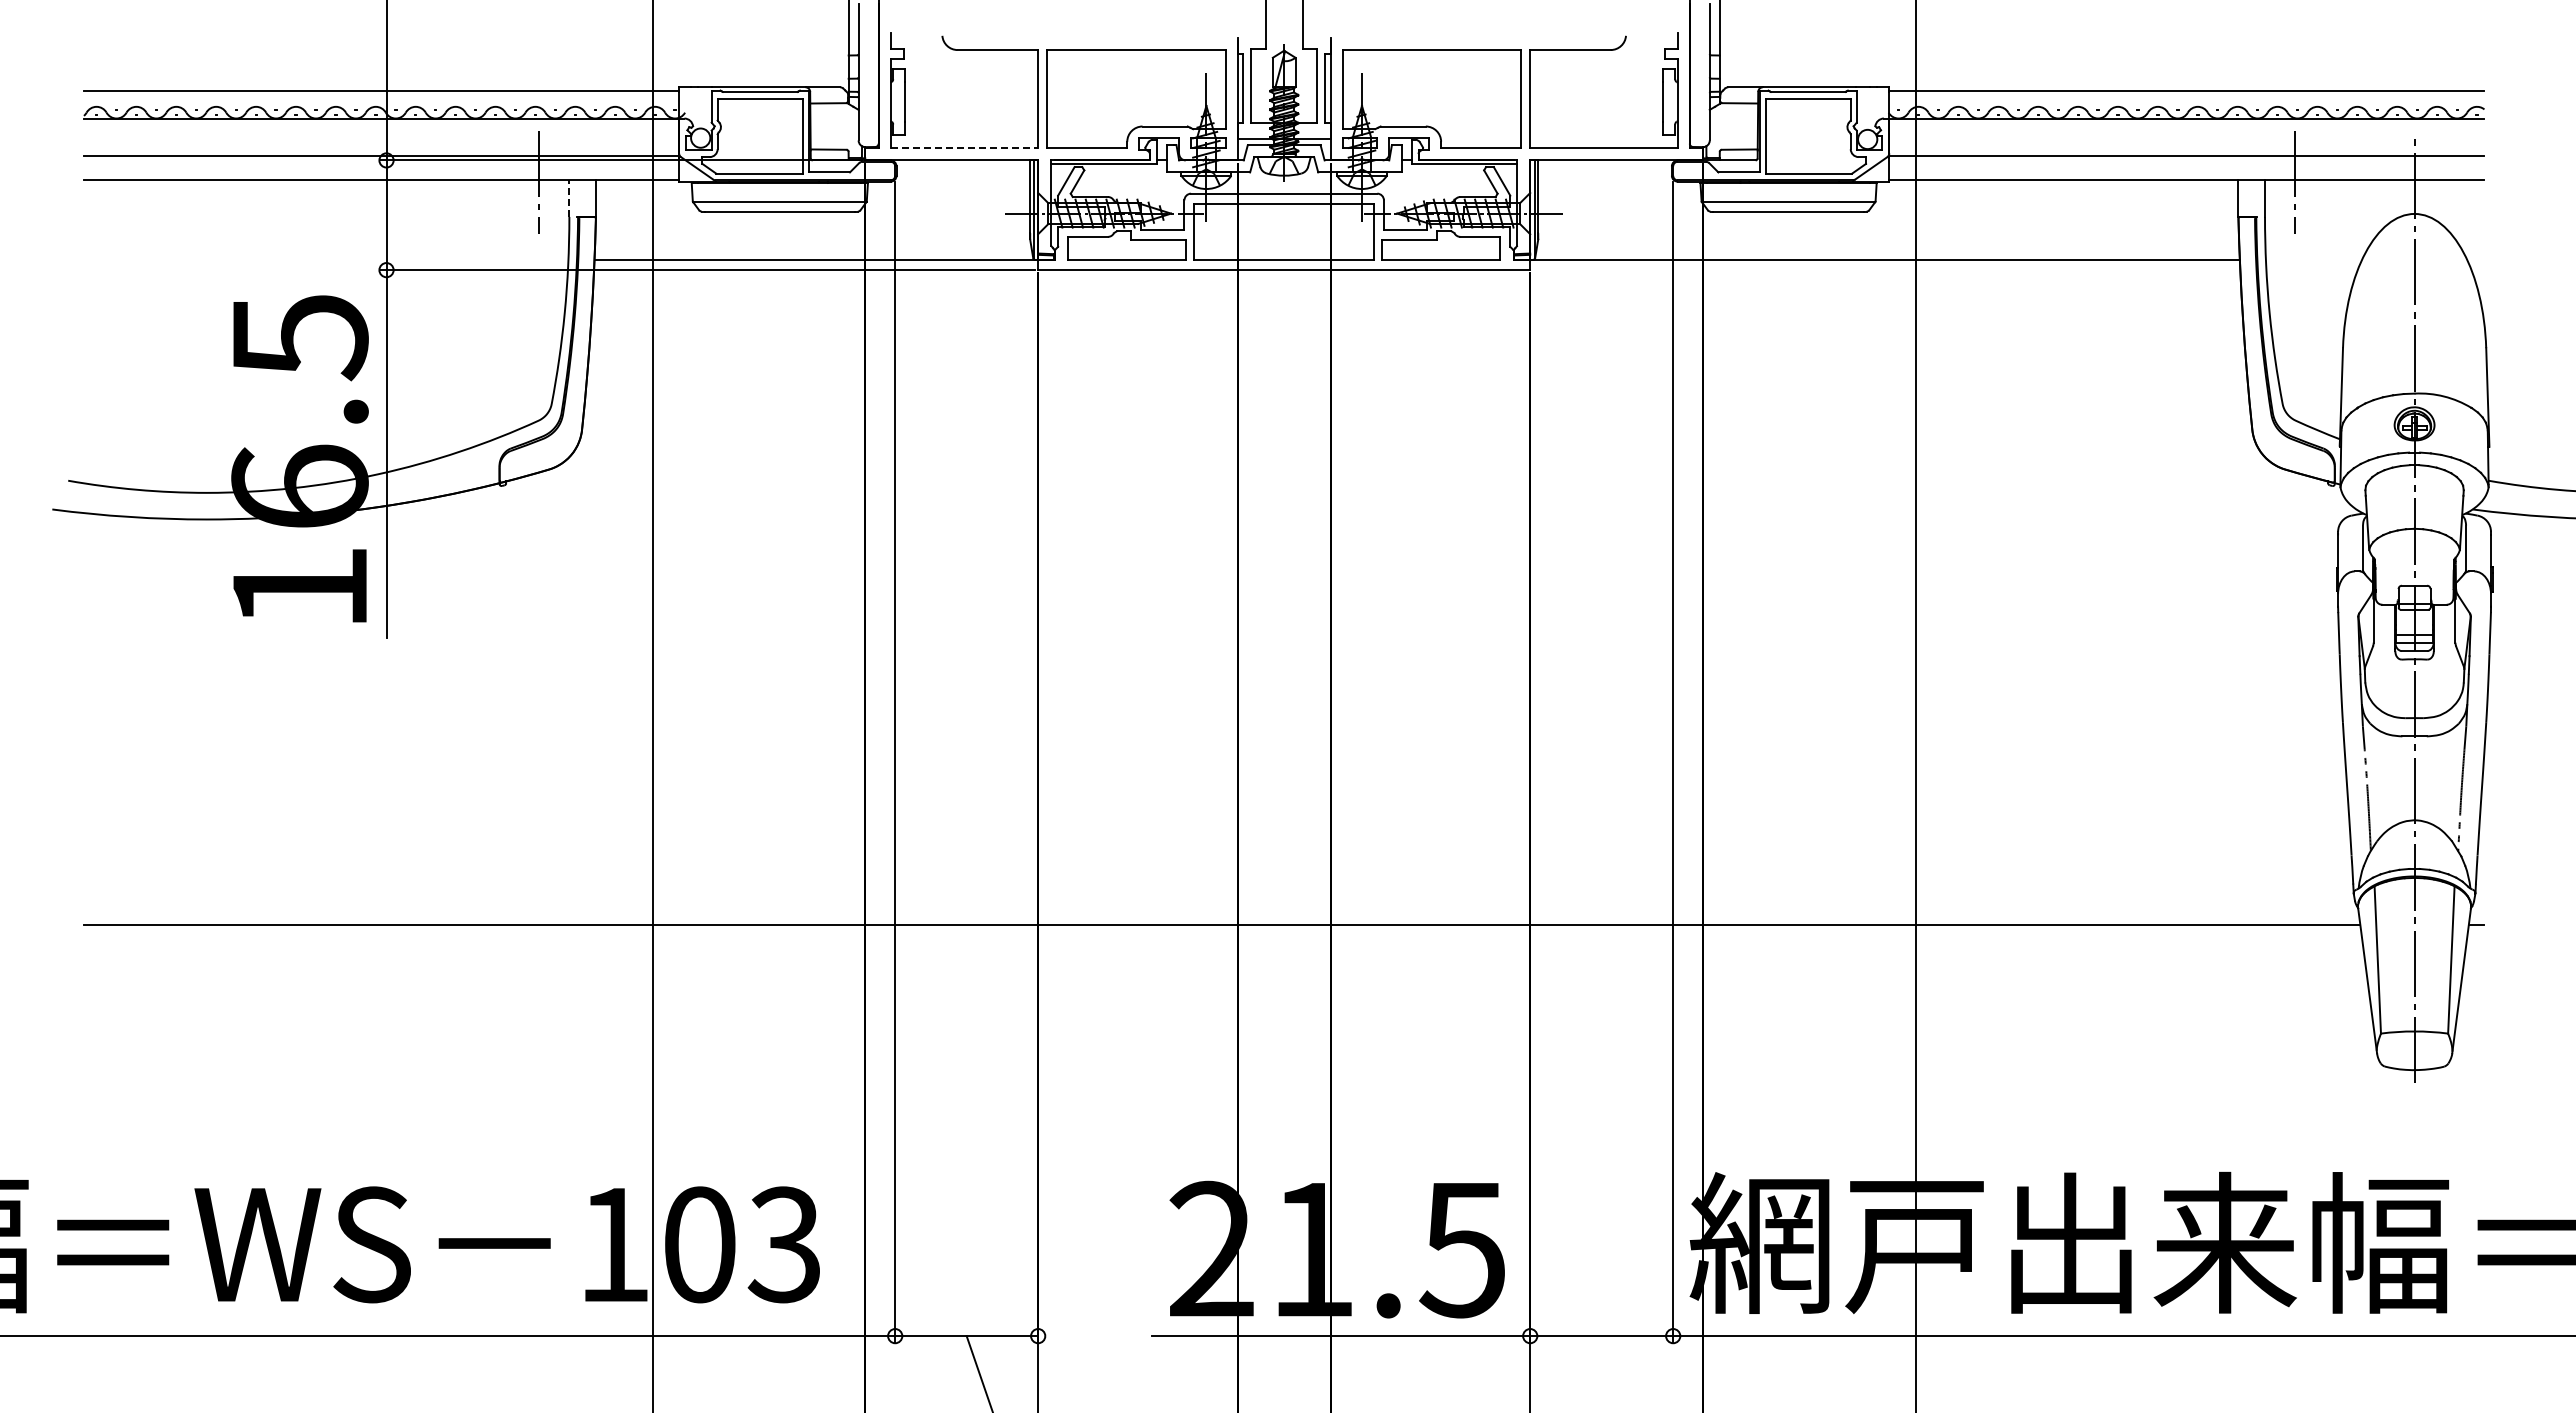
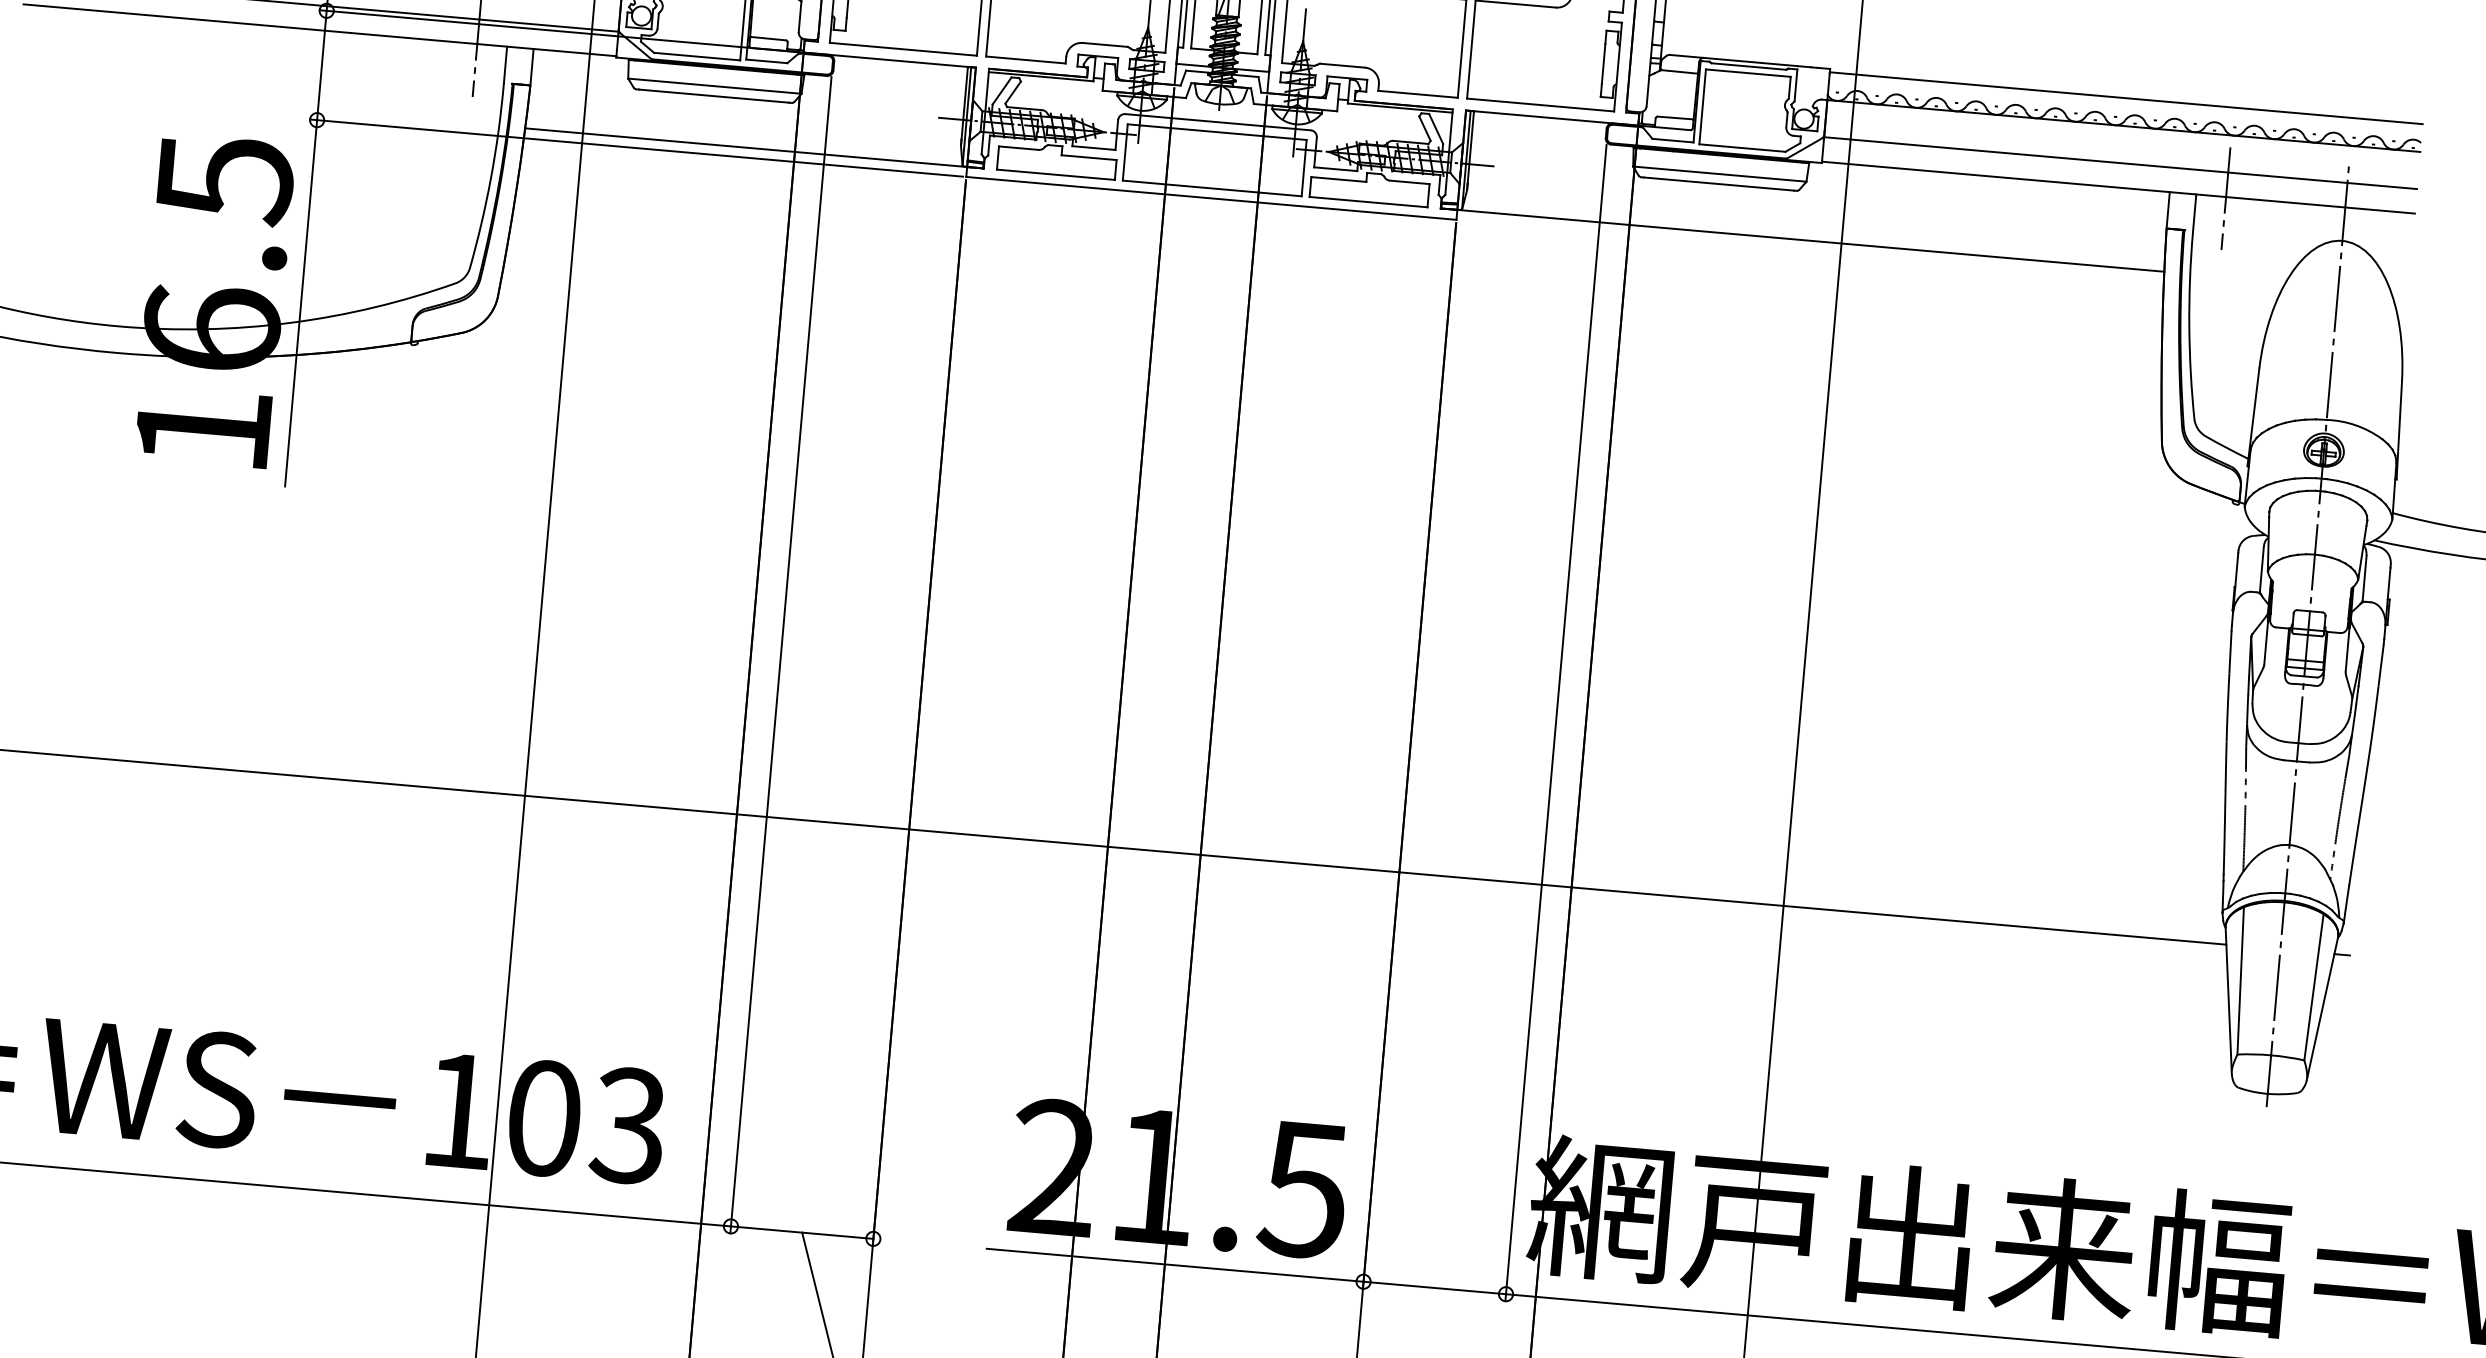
line: (964, 148) -> (903, 49), dashed -> solid
line: (569, 198) -> (505, 64), dashed -> solid

